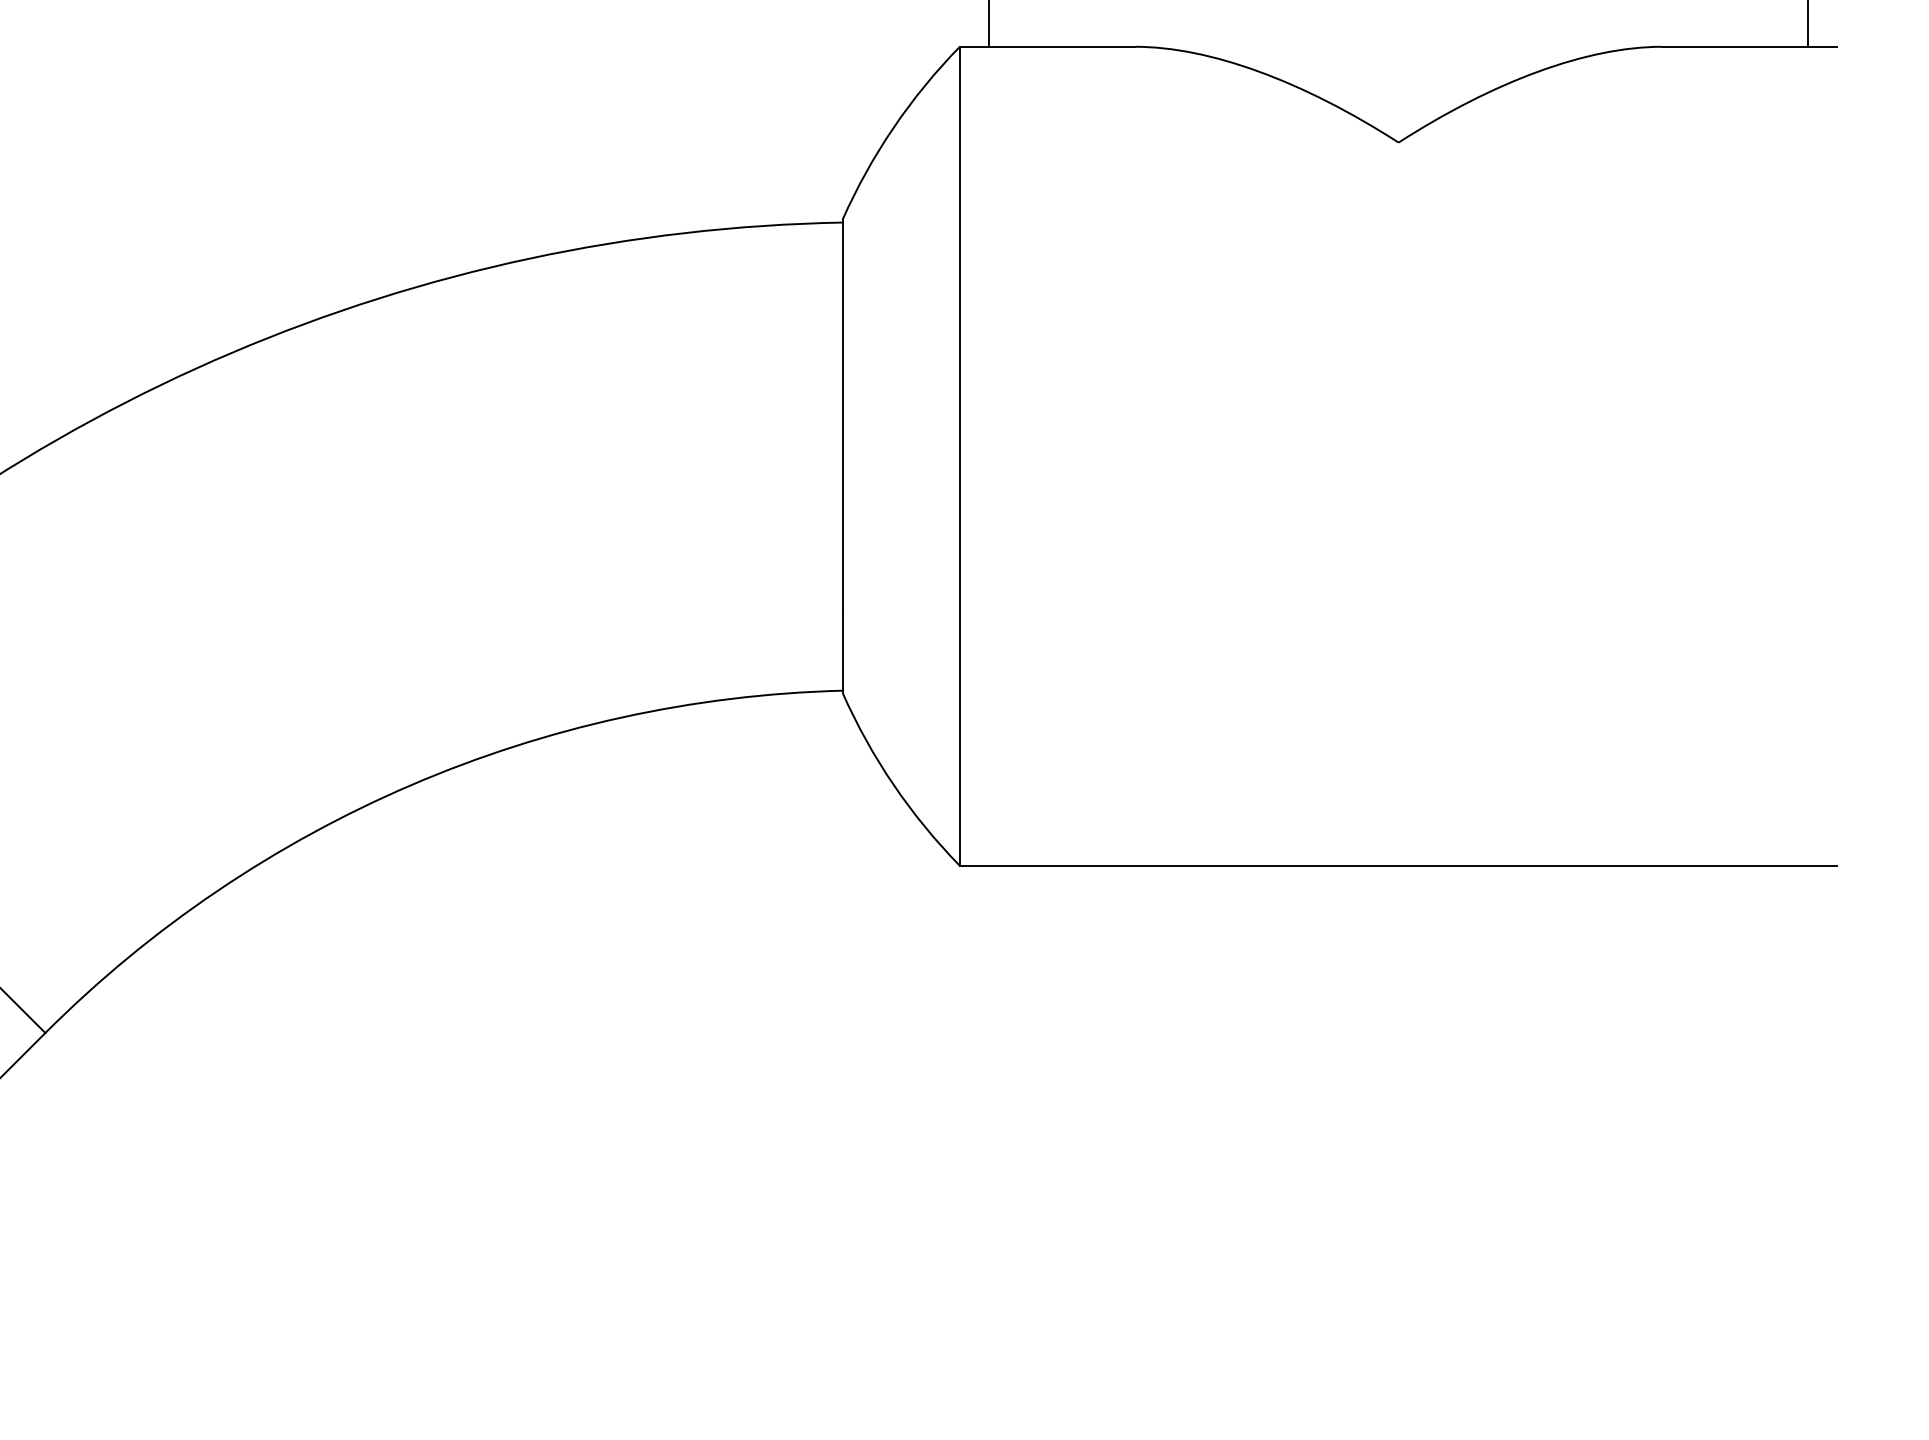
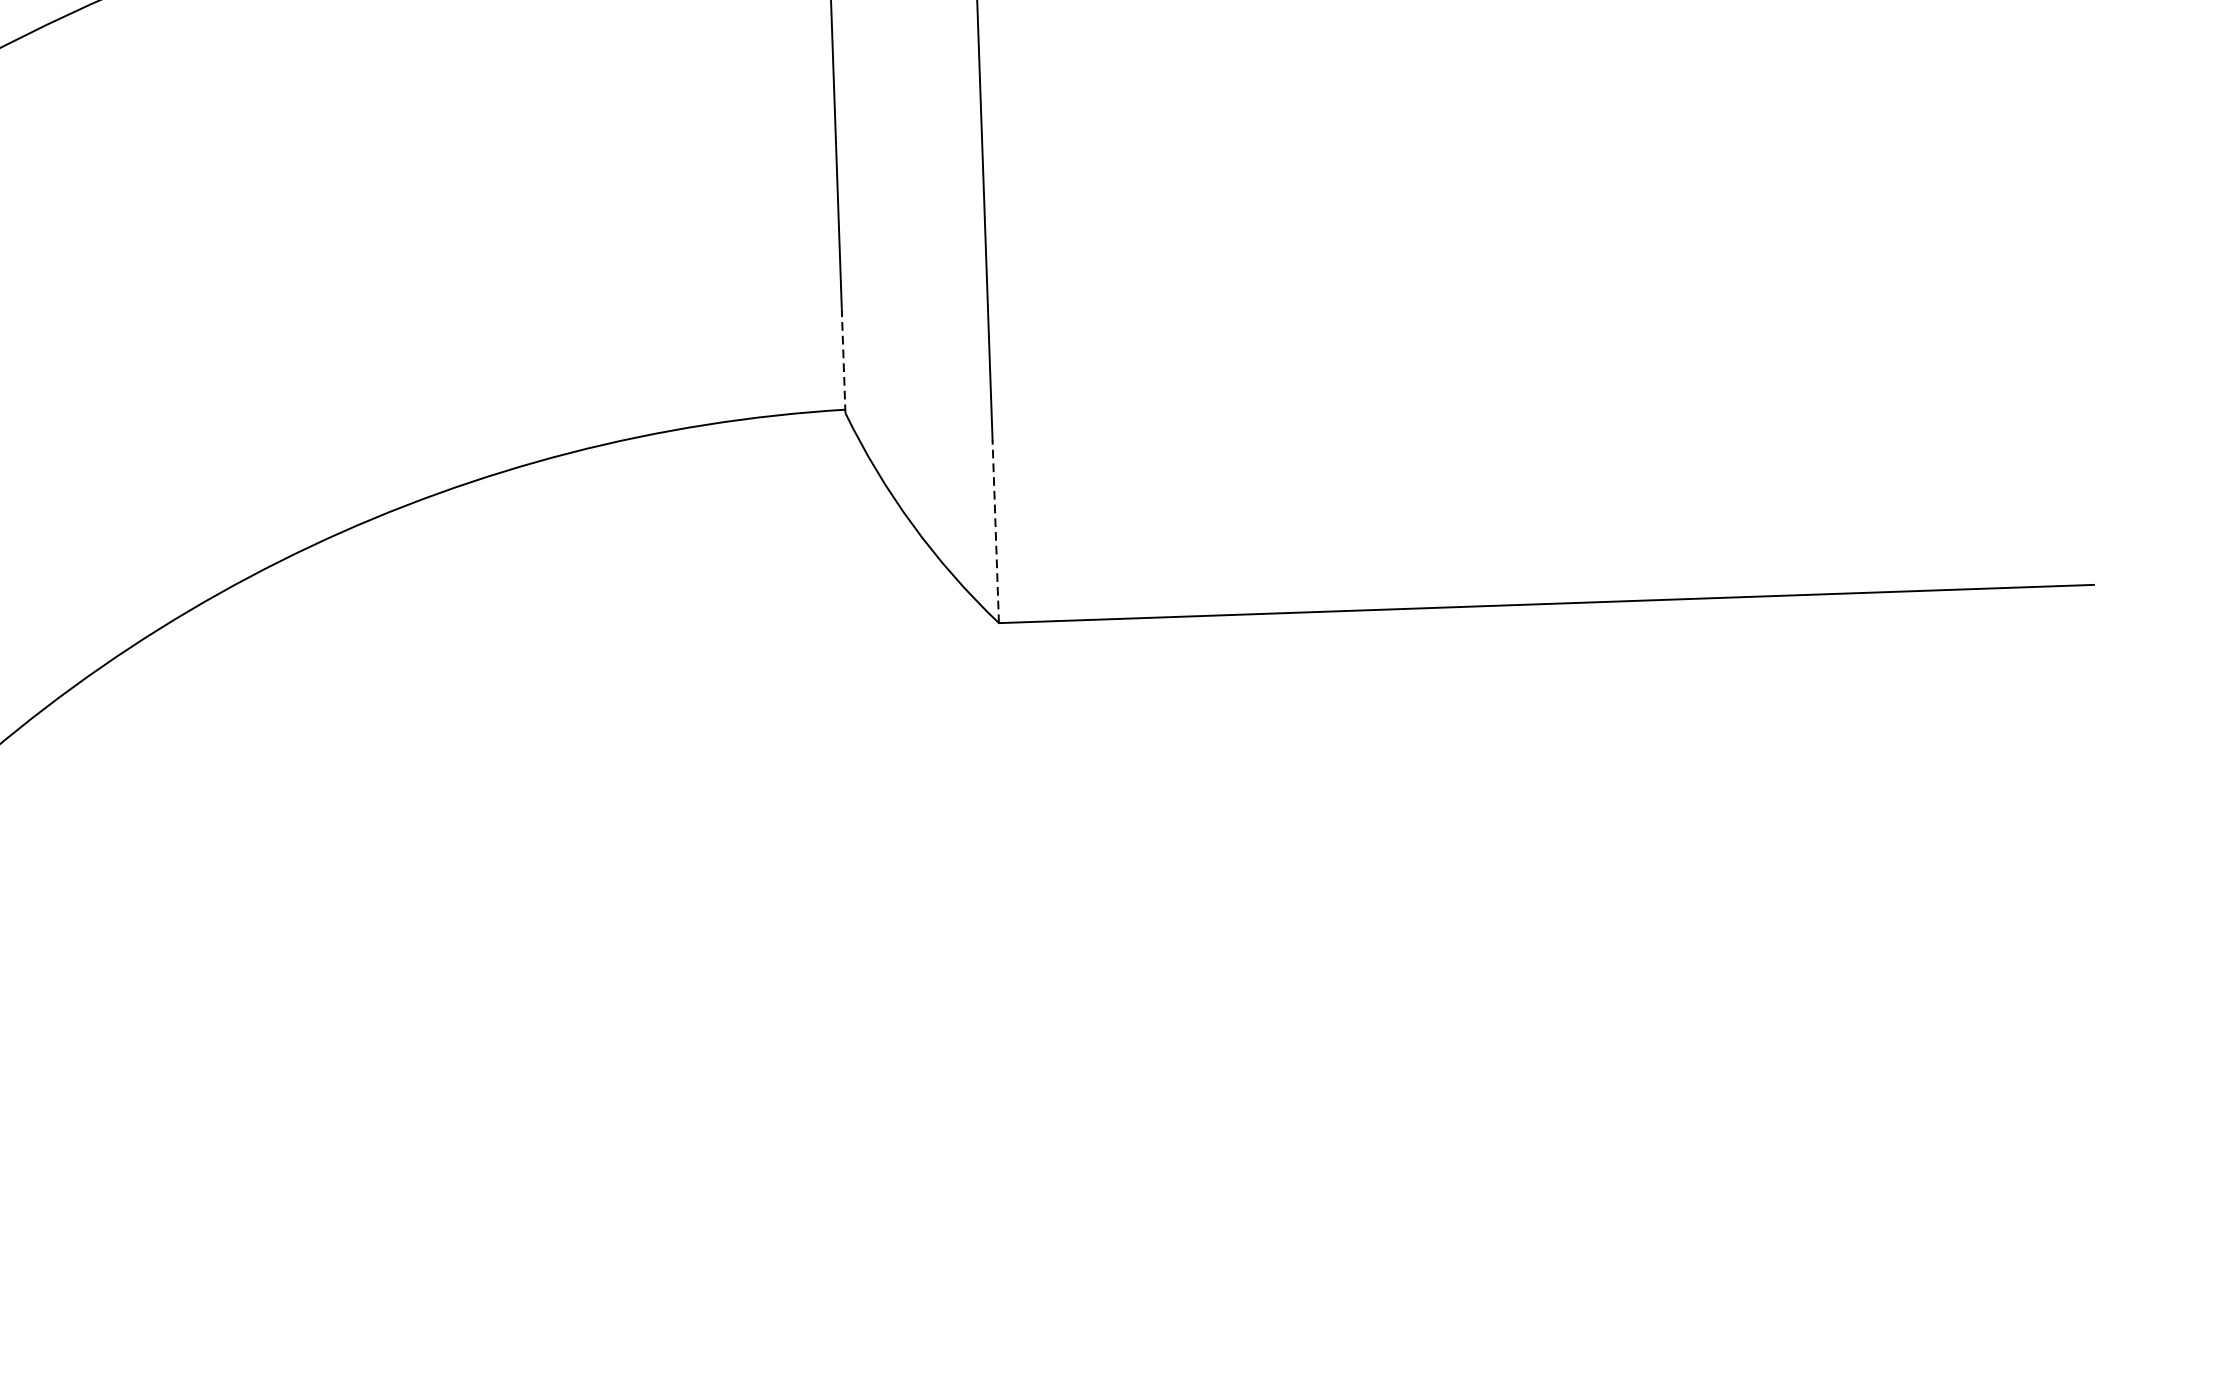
line: (842, 650) -> (843, 359), solid -> dashed
line: (959, 792) -> (995, 531), solid -> dashed

